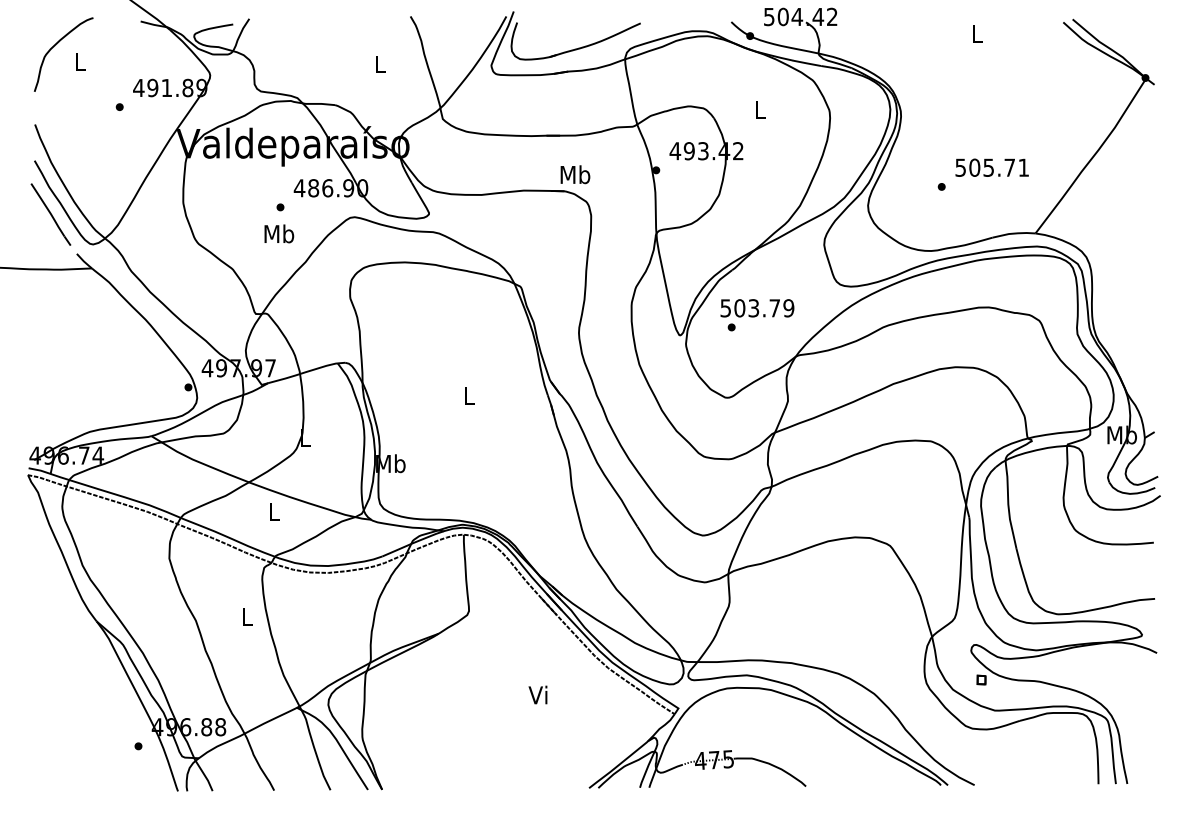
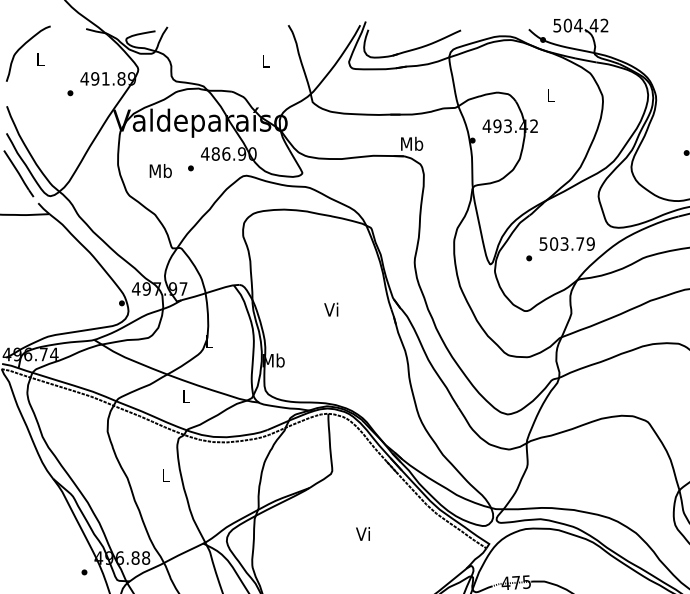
text: (279, 233) -> (160, 170), moved
text: (757, 308) -> (567, 244), moved
text: (467, 395) -> (331, 309), L -> Vi
text: (537, 694) -> (362, 533), moved

